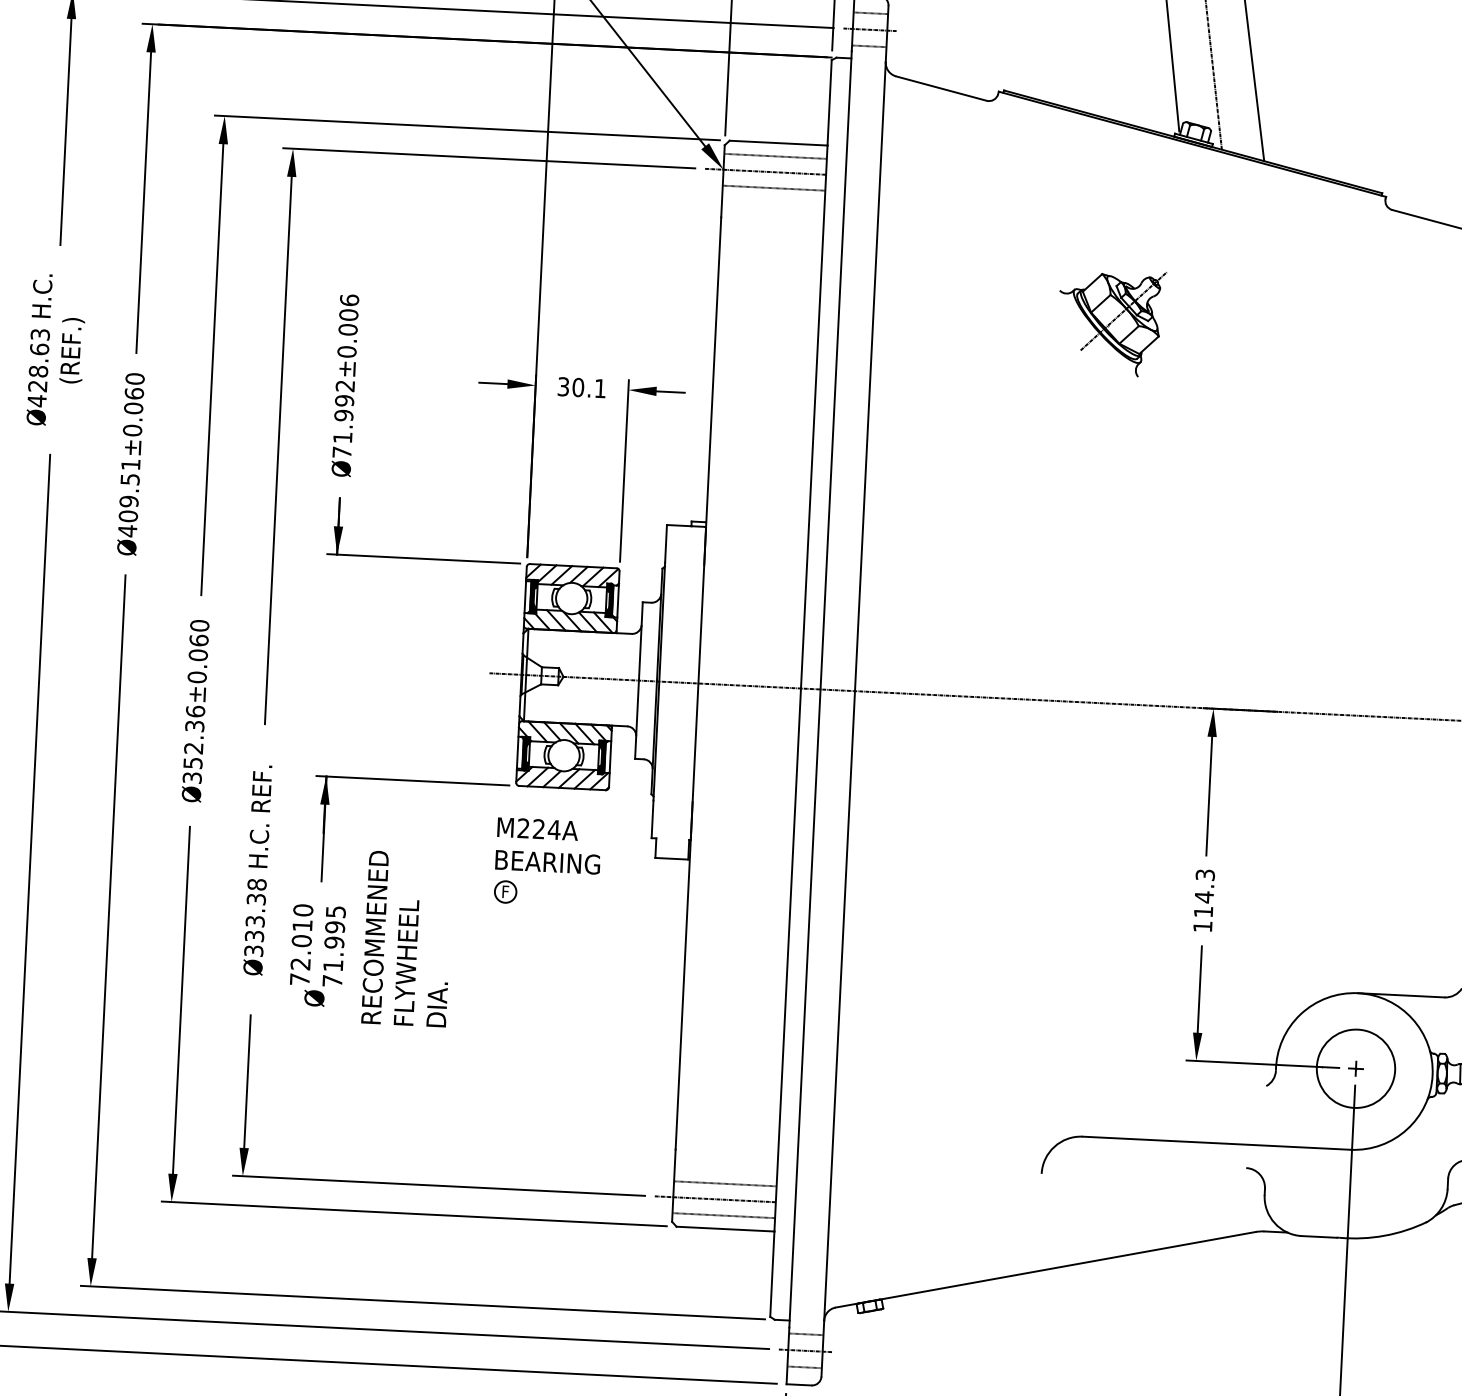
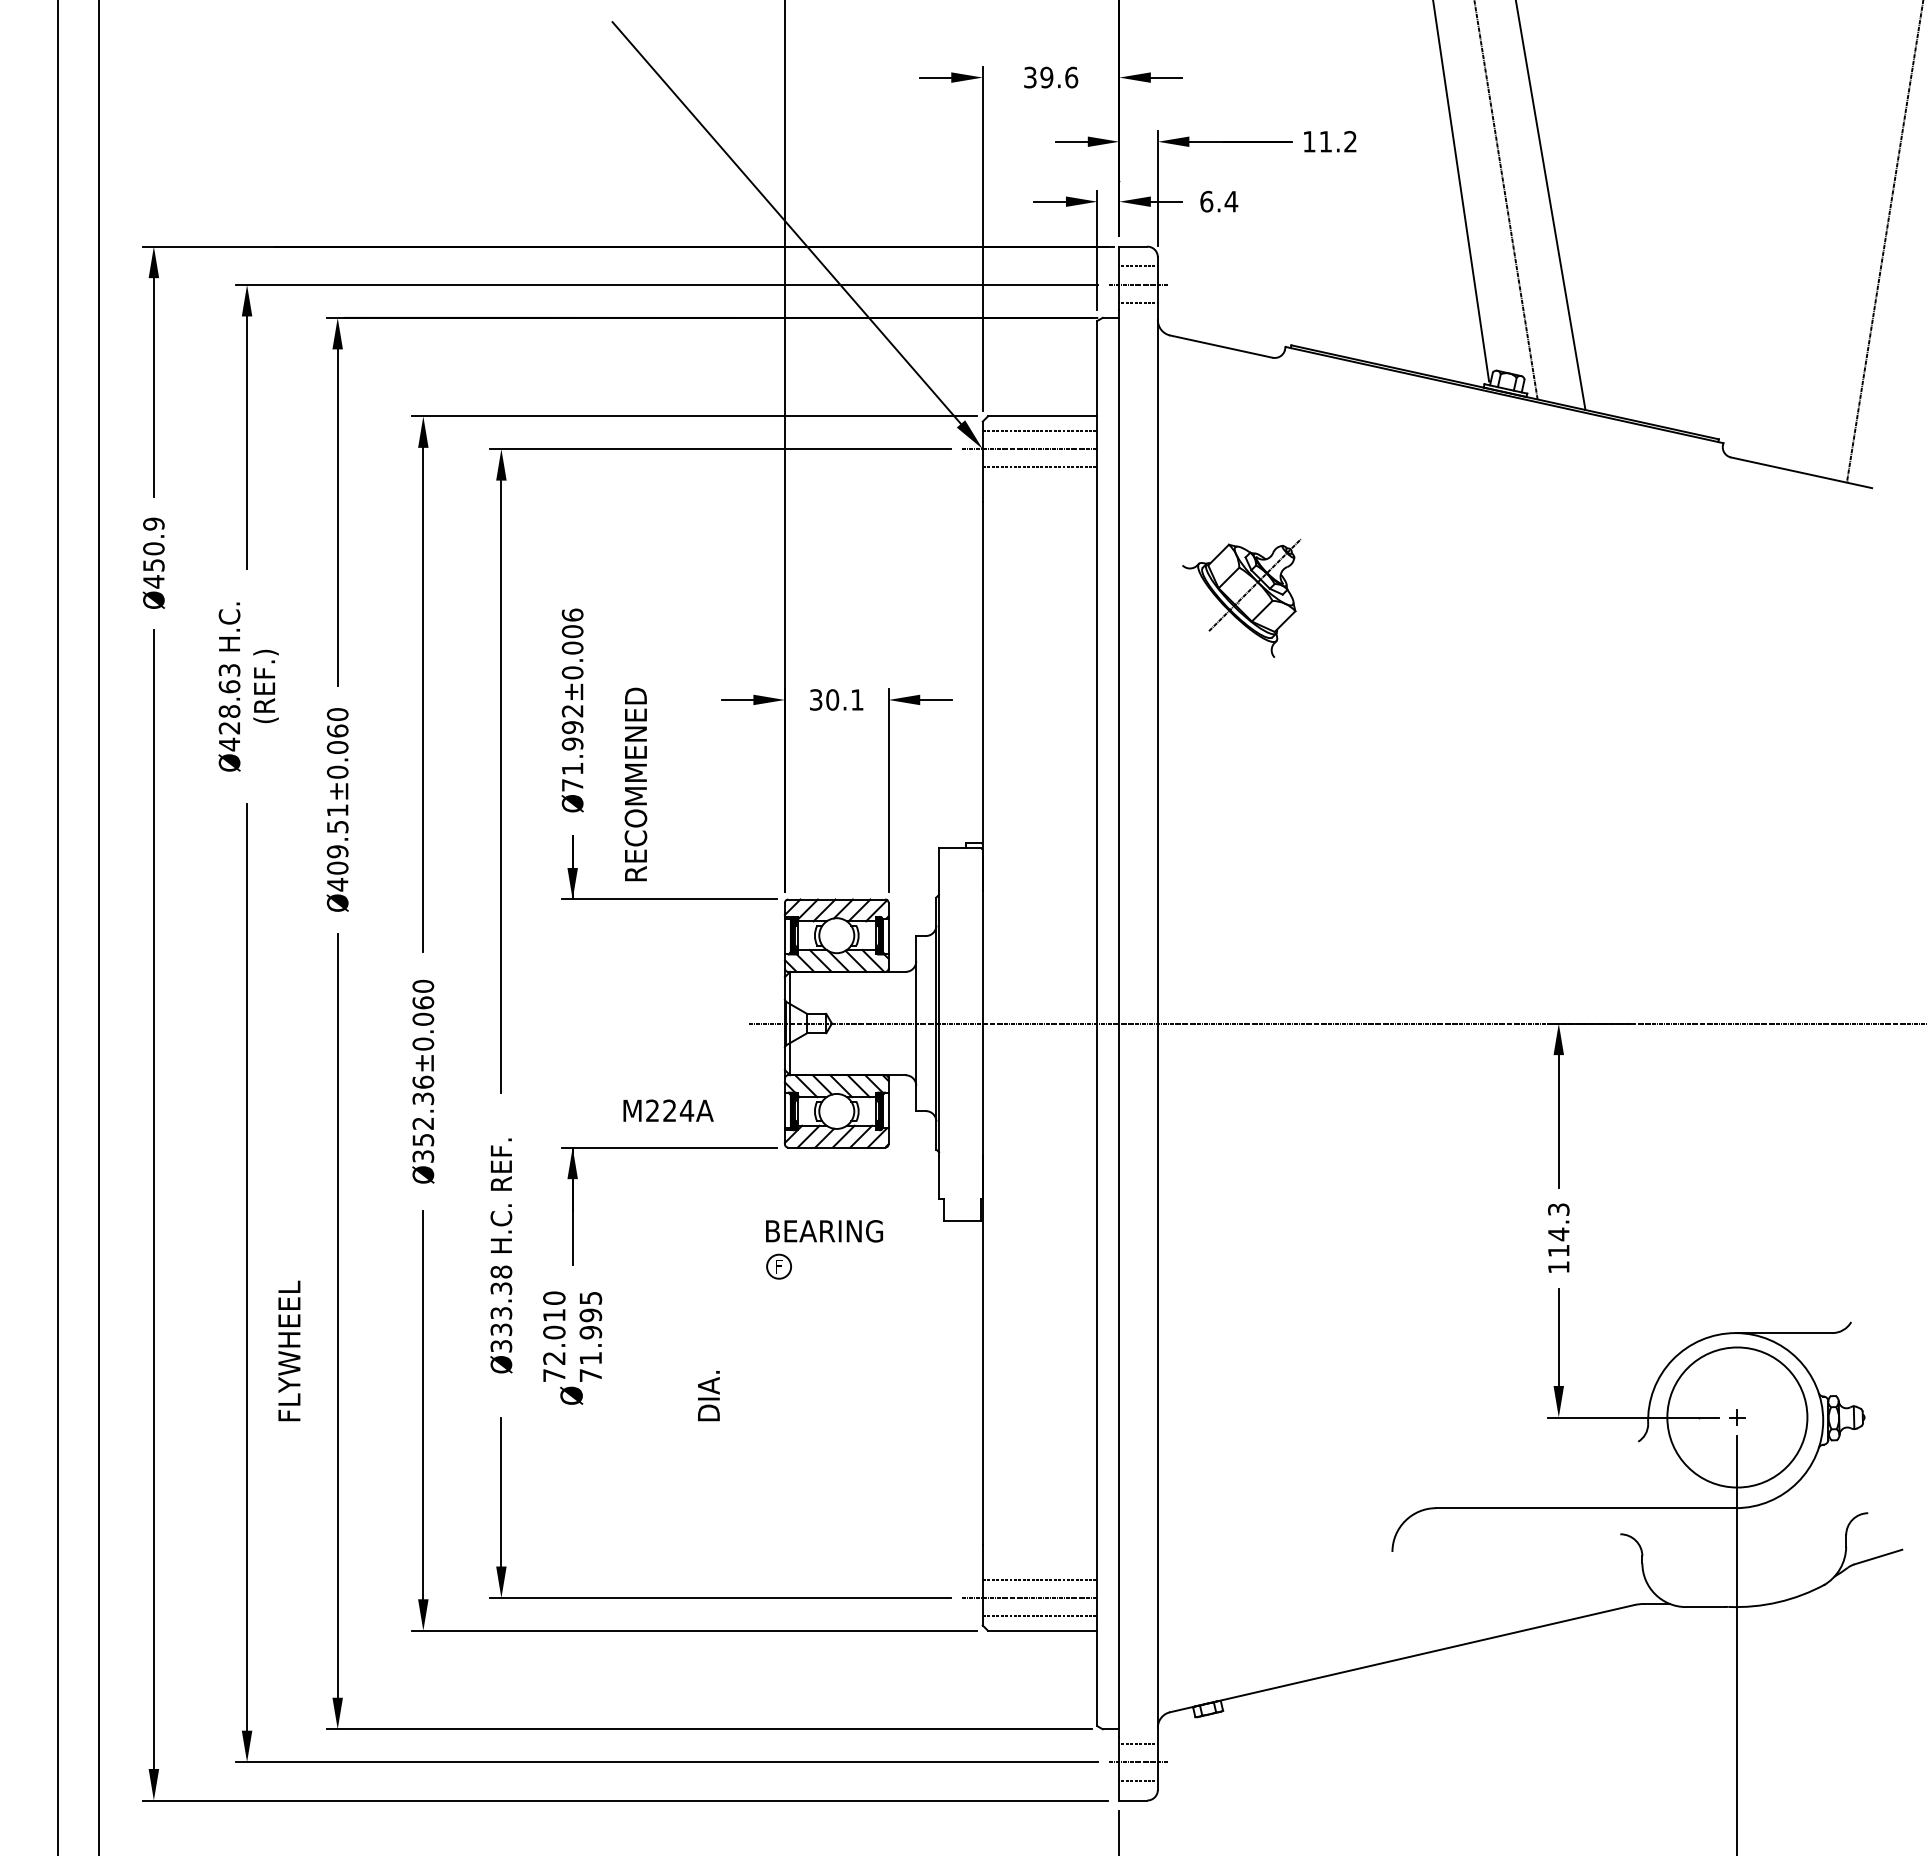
part: (1111, 321) -> (1241, 597), moved
text: (537, 828) -> (668, 1110), moved
text: (374, 937) -> (635, 784), moved
text: (406, 962) -> (289, 1350), moved
circle: (1356, 1068) -> (1737, 1417), size x1.6

